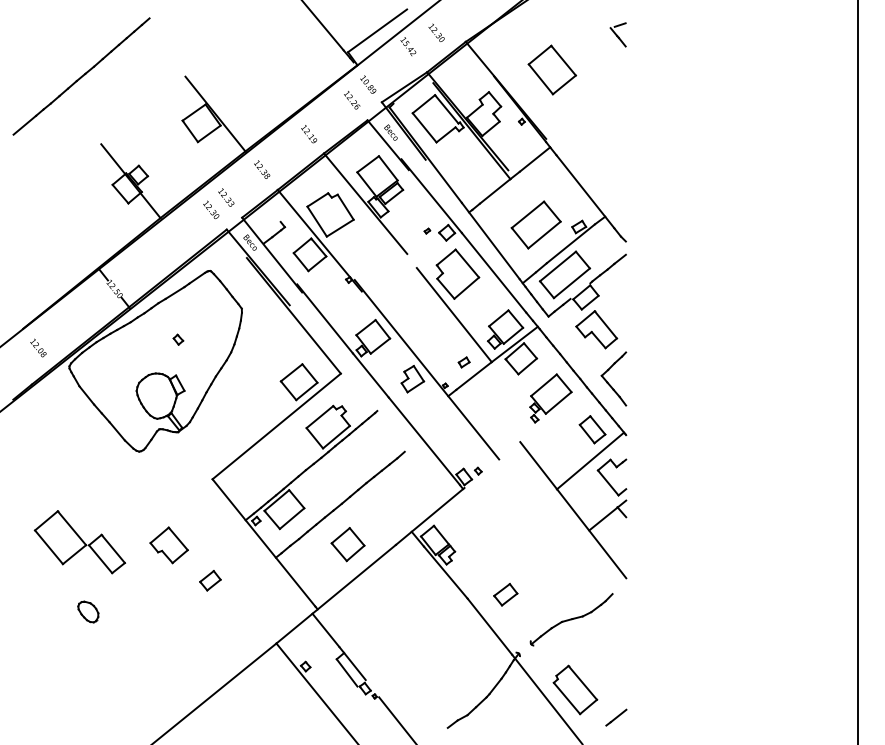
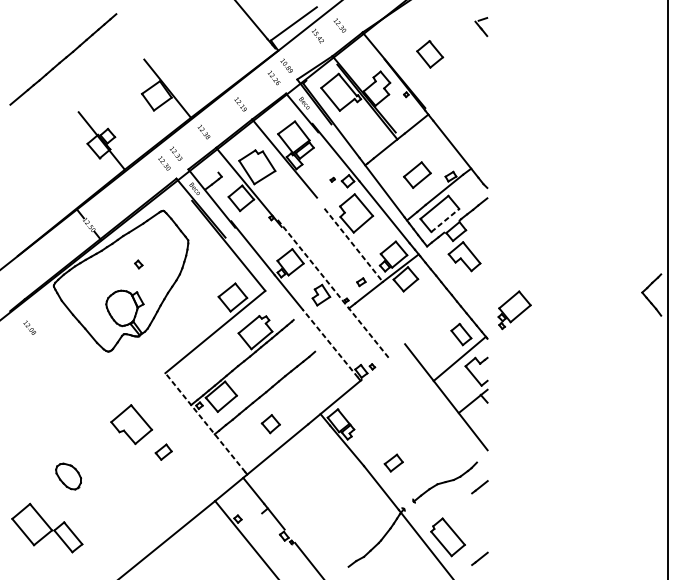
part: (552, 69) -> (430, 53), size x0.7
part: (535, 224) -> (416, 174), size x0.7
line: (572, 282) -> (445, 219), solid -> dashed
line: (454, 315) -> (353, 245), solid -> dashed
text: (38, 347) -> (29, 327), moved
line: (426, 369) -> (332, 287), solid -> dashed
part: (608, 382) -> (647, 297), moved
part: (550, 398) -> (514, 310), moved
line: (424, 440) -> (330, 342), solid -> dashed
part: (79, 542) -> (46, 528), moved
line: (263, 542) -> (205, 422), solid -> dashed
part: (347, 544) -> (270, 423), size x0.7
part: (168, 545) -> (131, 424), size x1.4
part: (88, 611) -> (68, 476), size x1.6
line: (616, 625) -> (480, 487), added
line: (346, 672) -> (269, 523), removed

